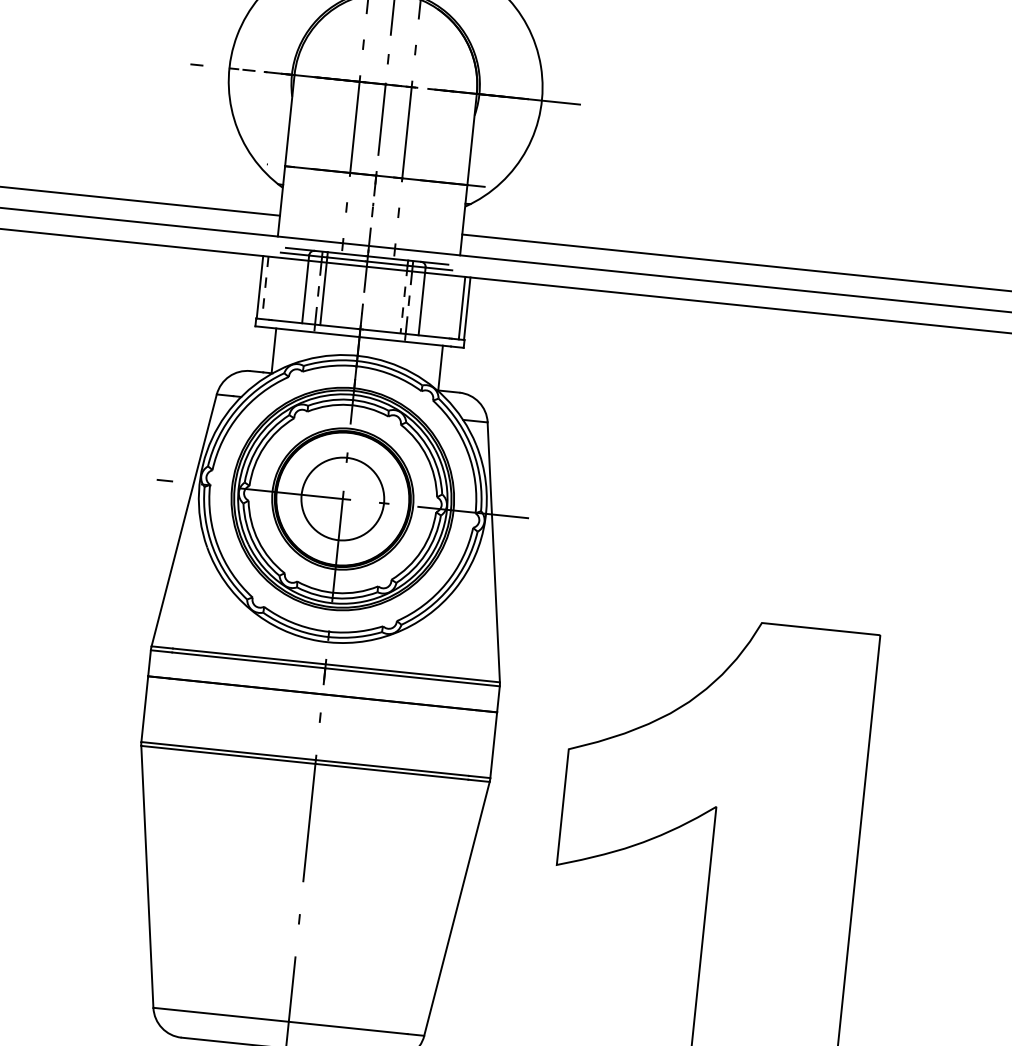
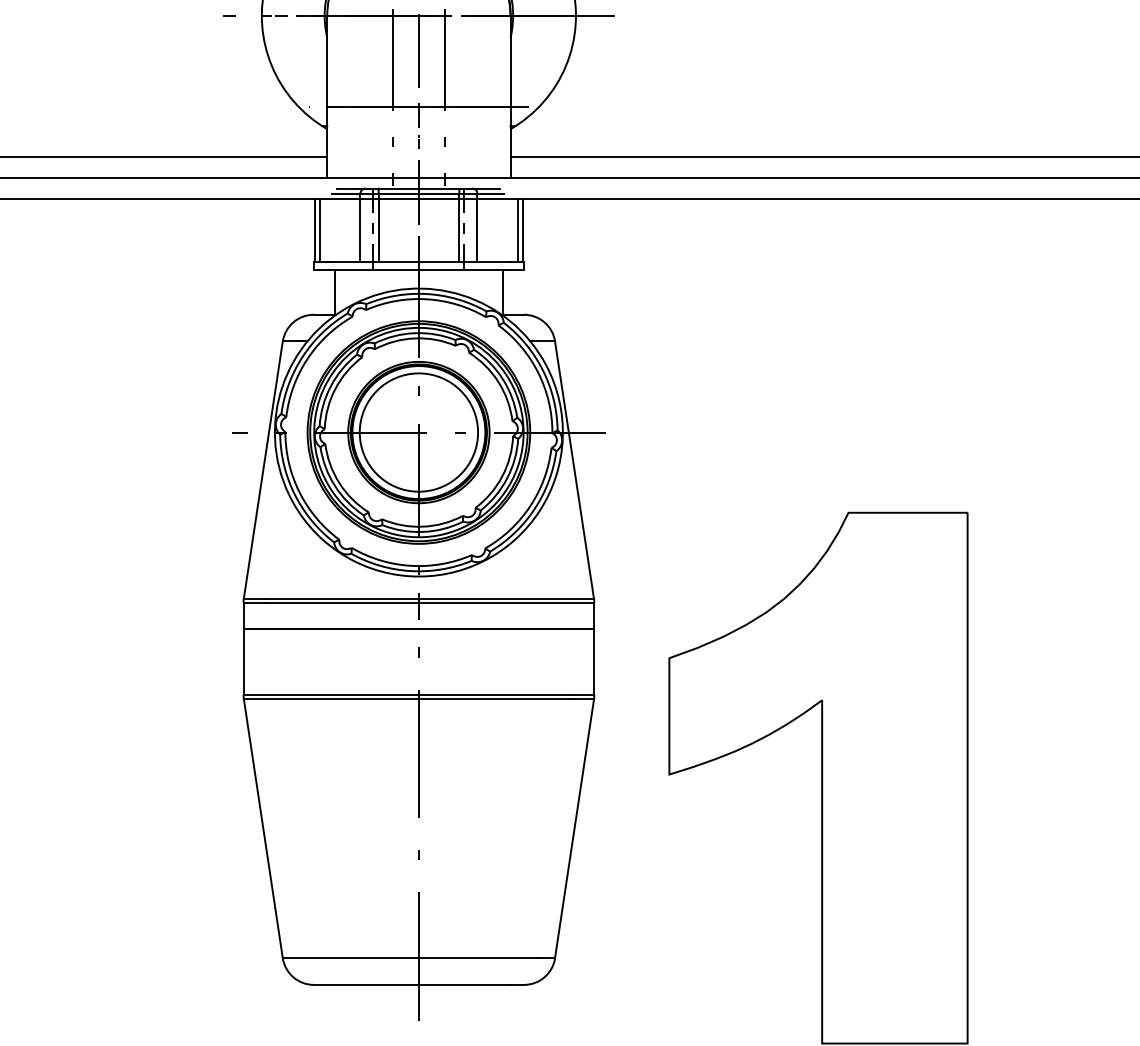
line: (265, 287) -> (320, 230), dashed -> solid
line: (404, 300) -> (459, 228), dashed -> solid
circle: (342, 498) -> (418, 432), size x1.43

